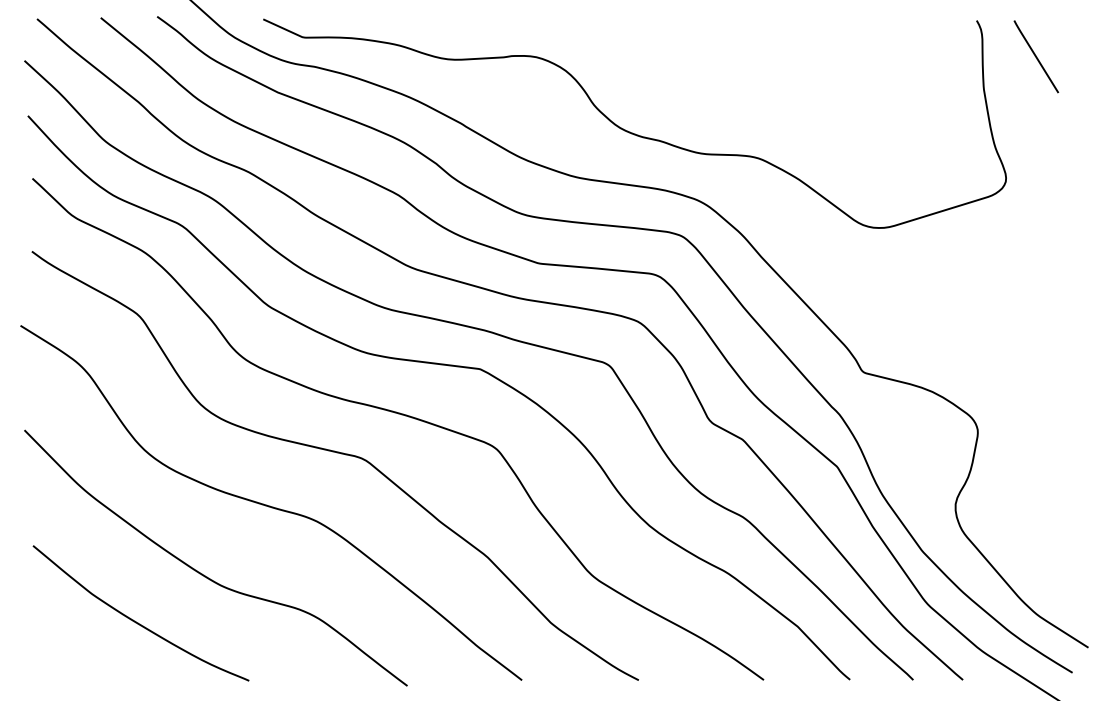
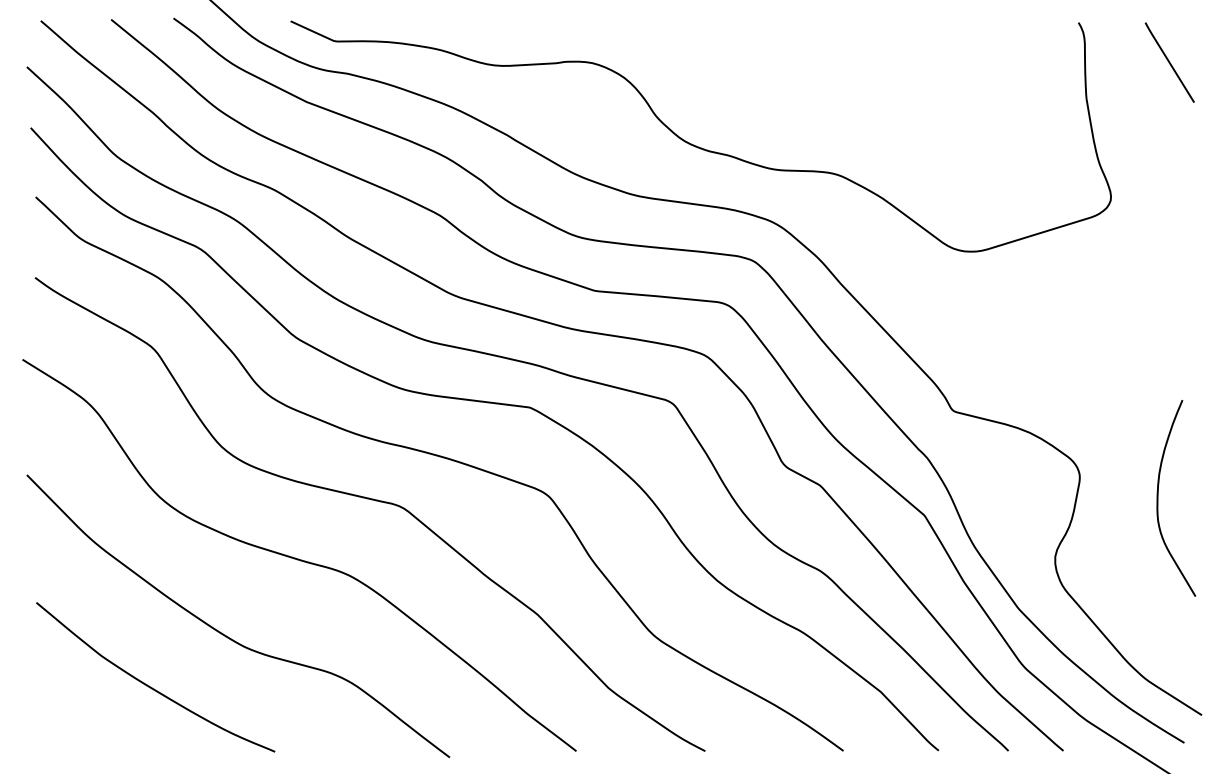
line: (1036, 56) -> (1169, 62), moved
curve: (1049, 451) -> (1158, 498), added

